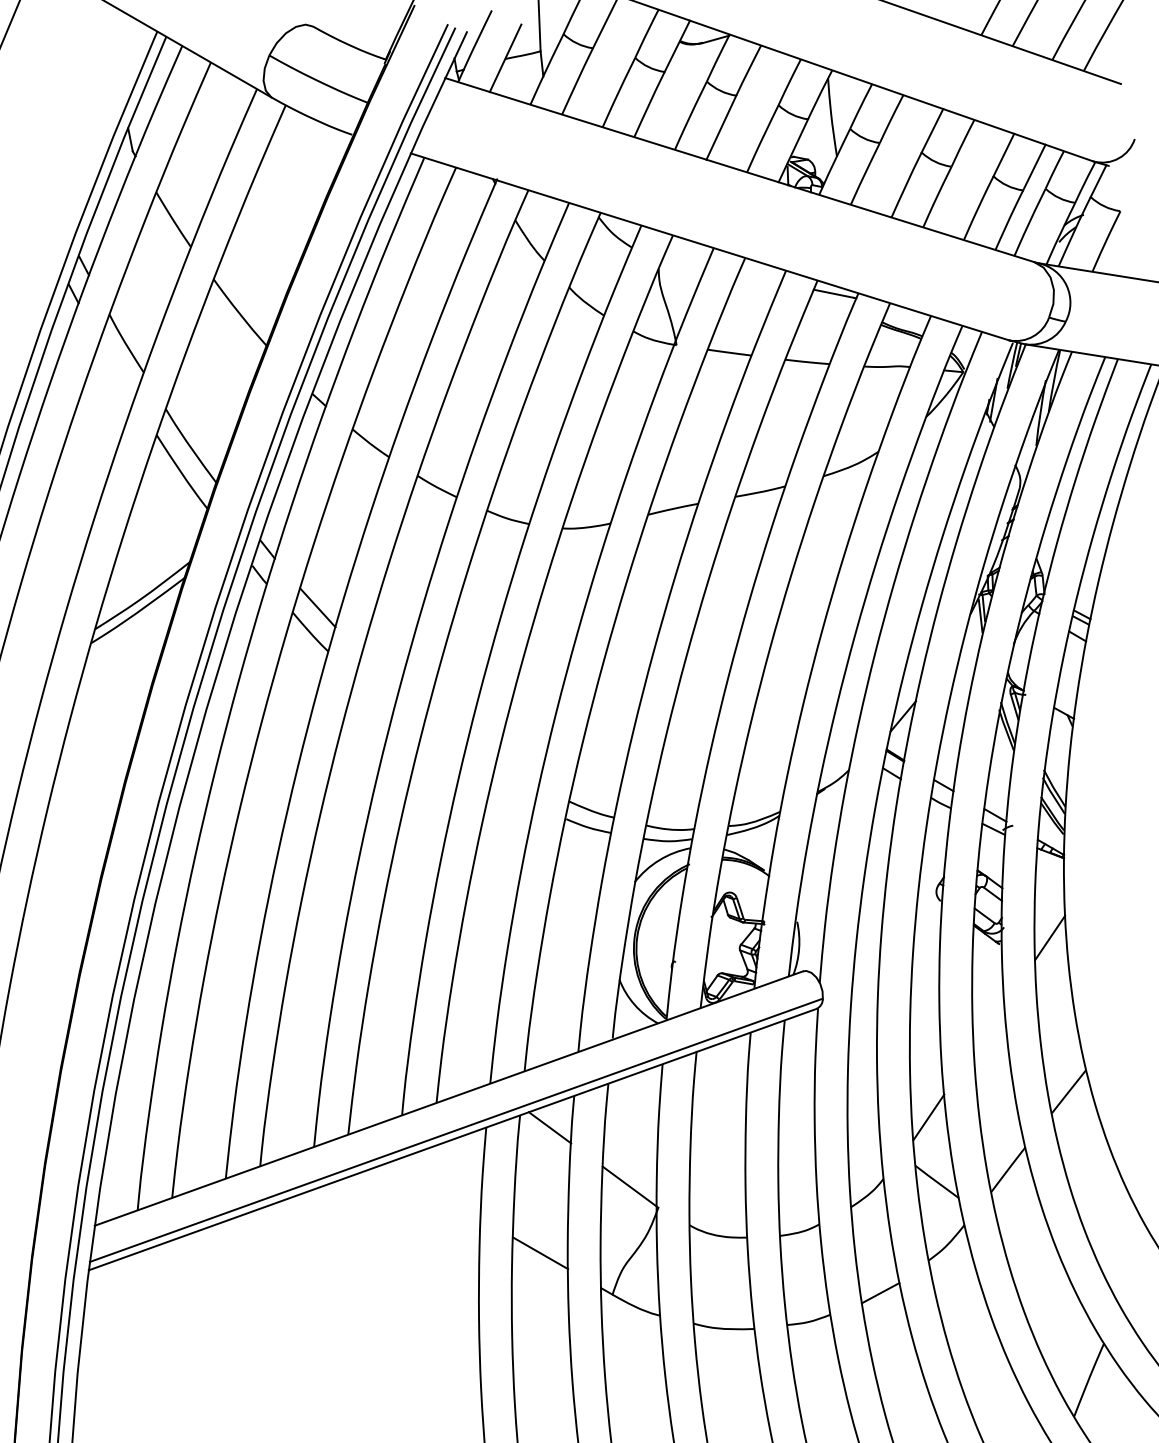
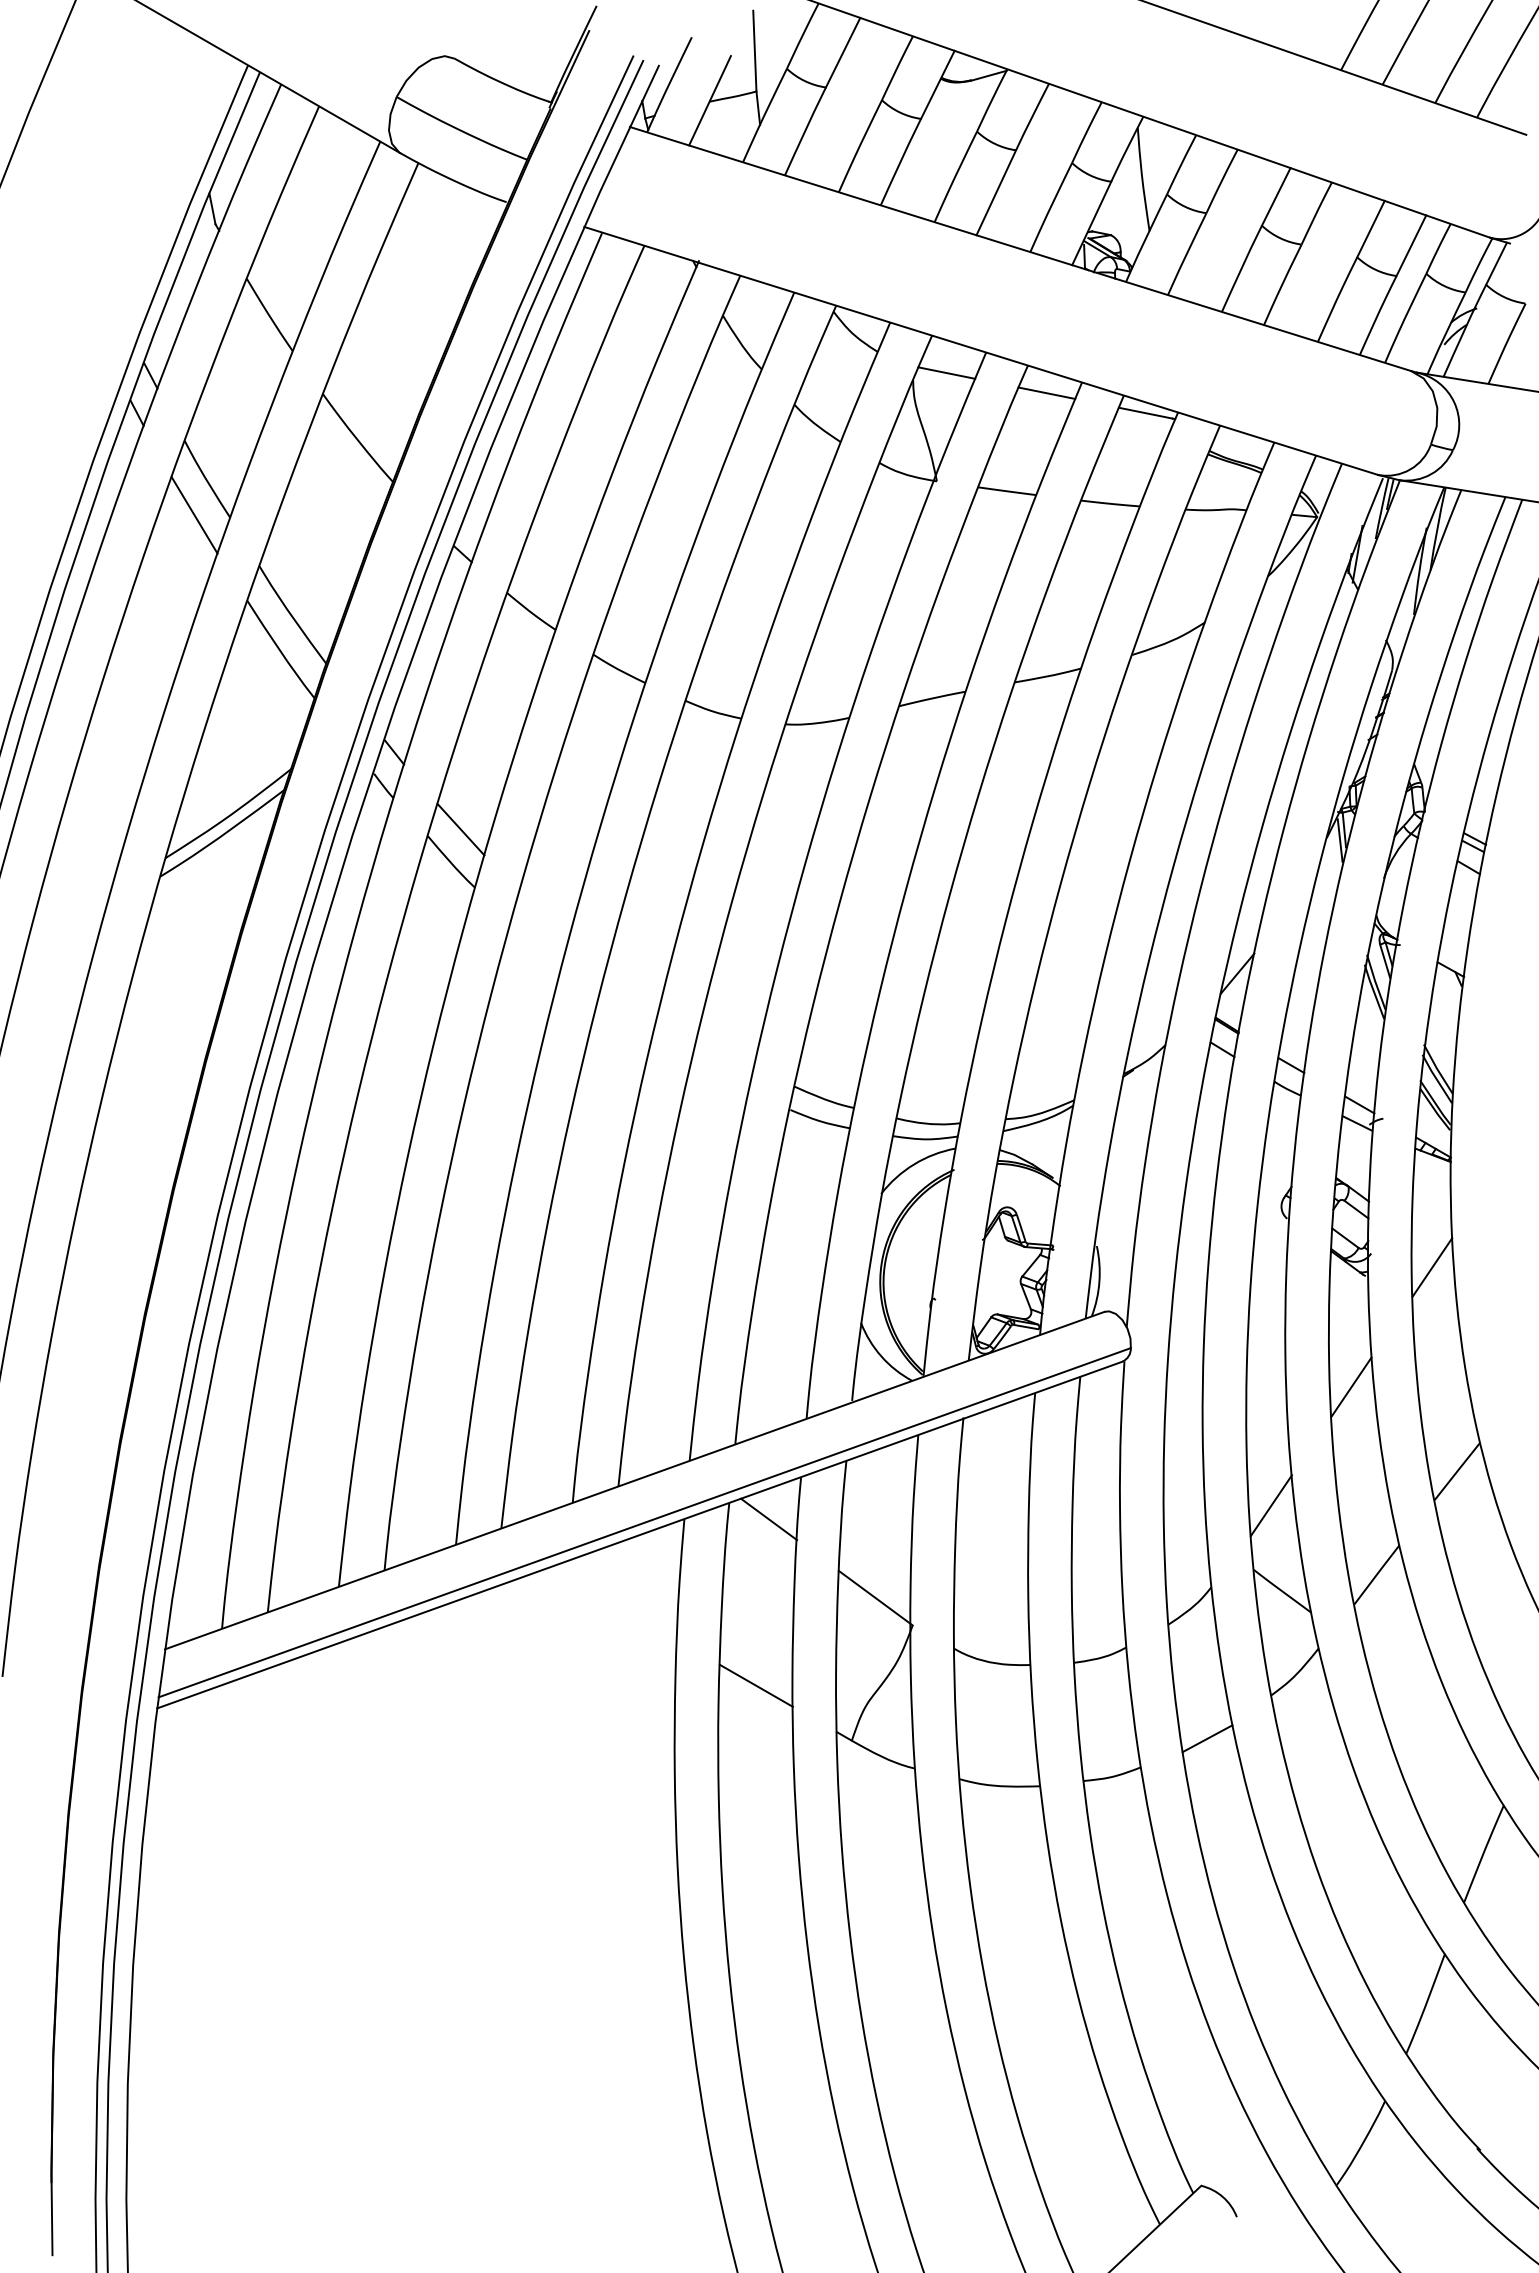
line: (683, 263) -> (946, 372), added
line: (759, 278) -> (1046, 392), added
line: (116, 370) -> (194, 515), added
line: (989, 1027) -> (1351, 1386), added

